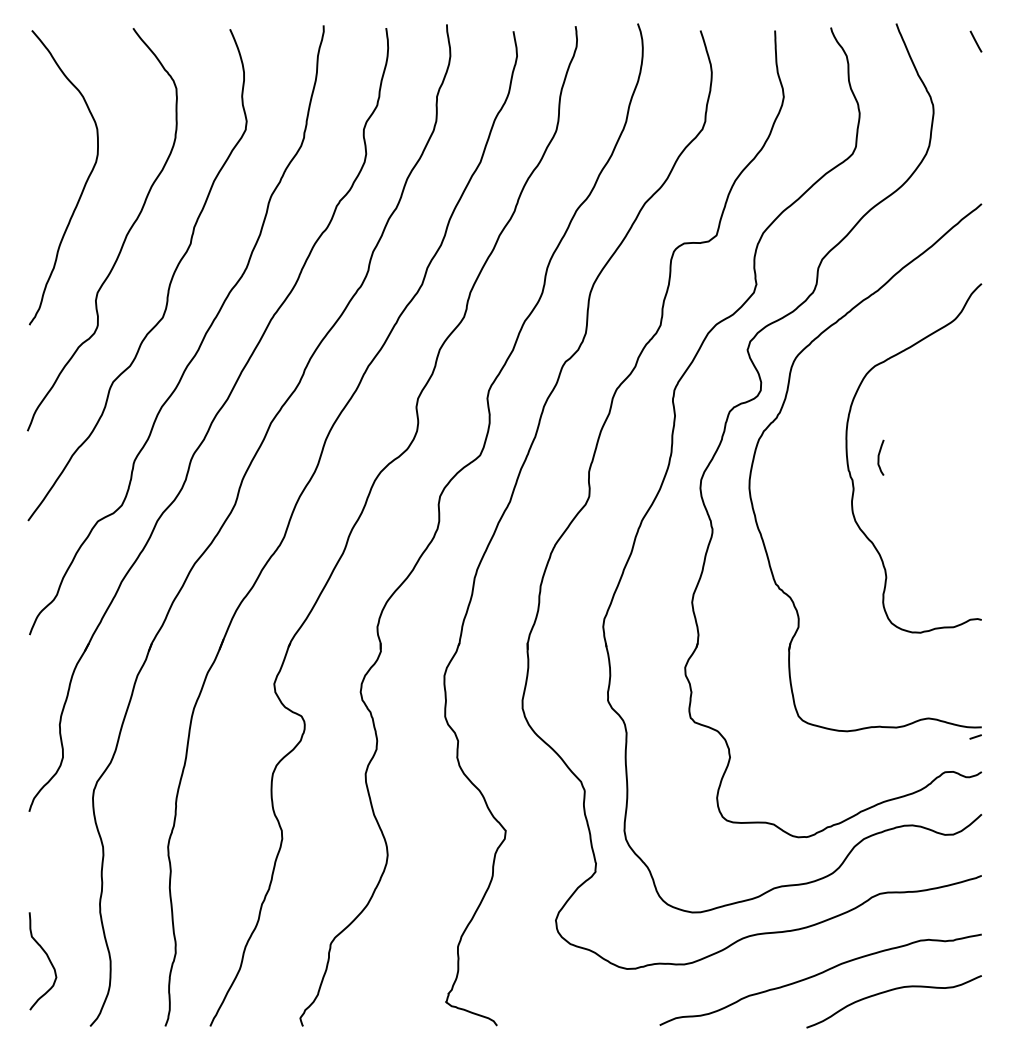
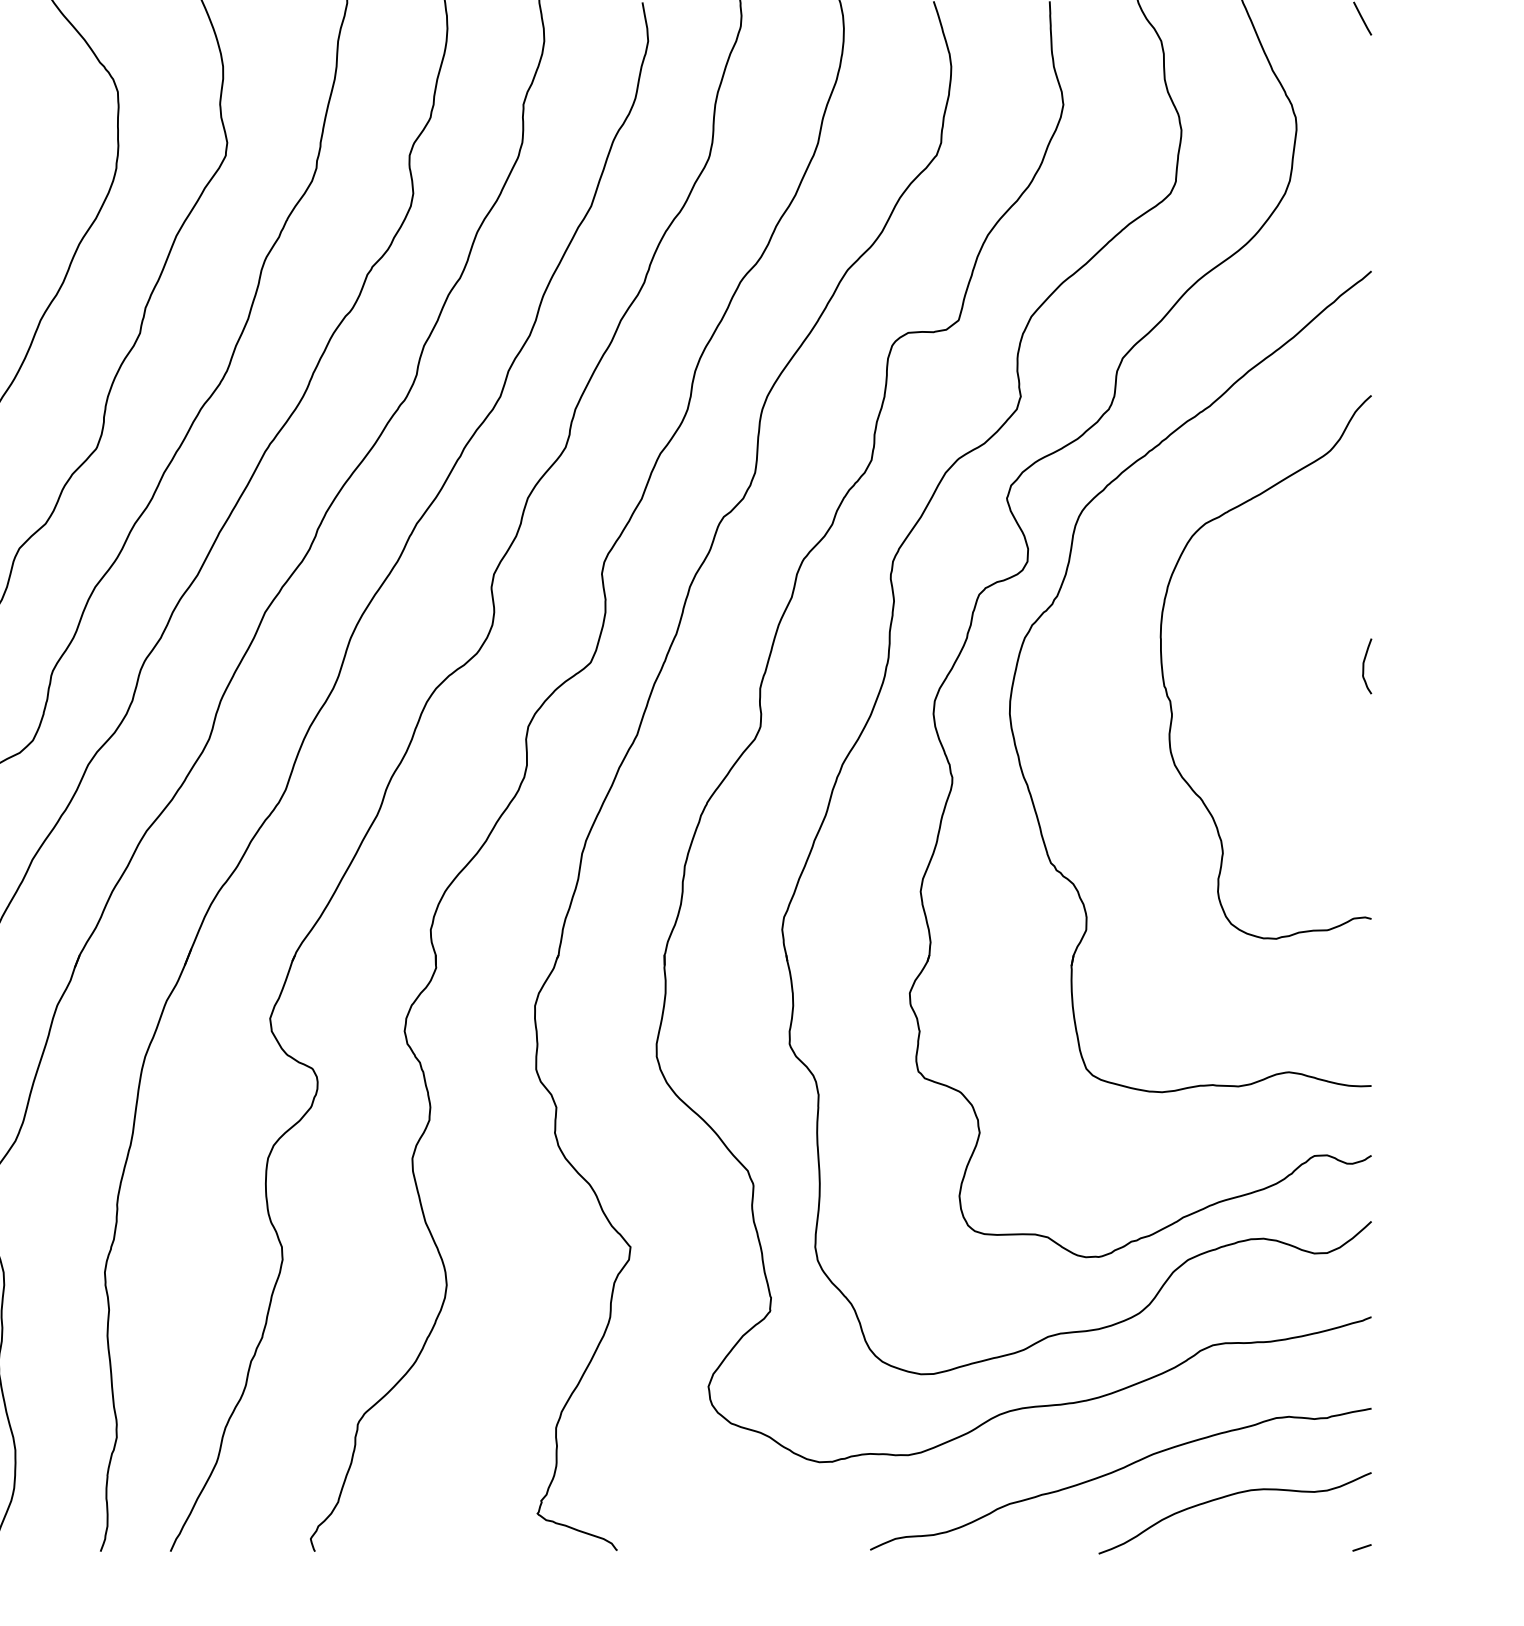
curve: (879, 457) -> (1364, 666), moved
line: (975, 736) -> (1361, 1547), moved

